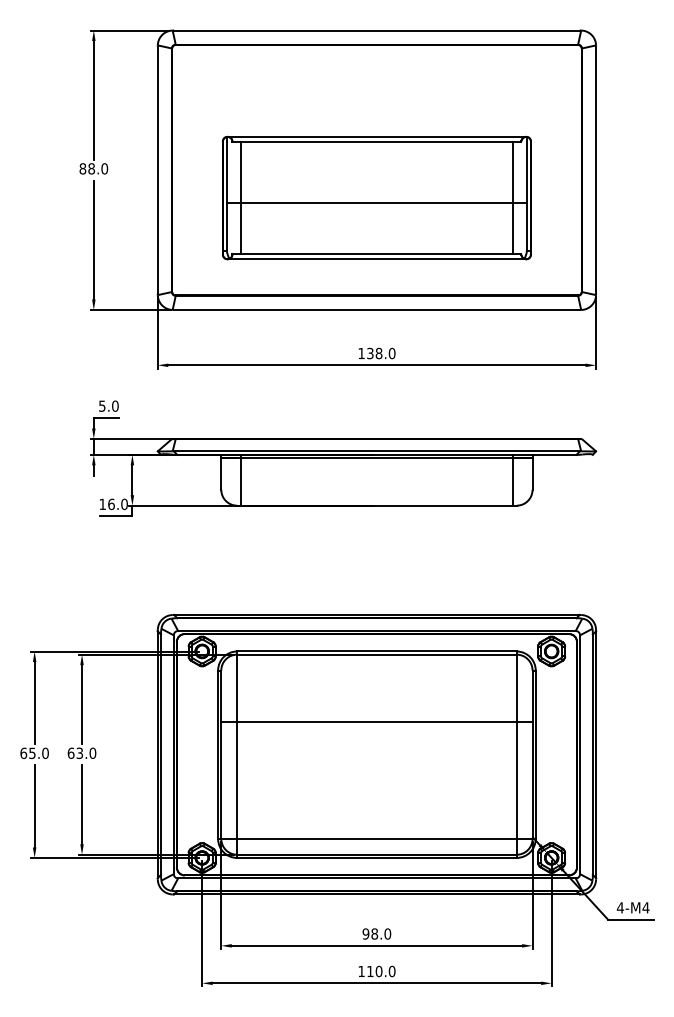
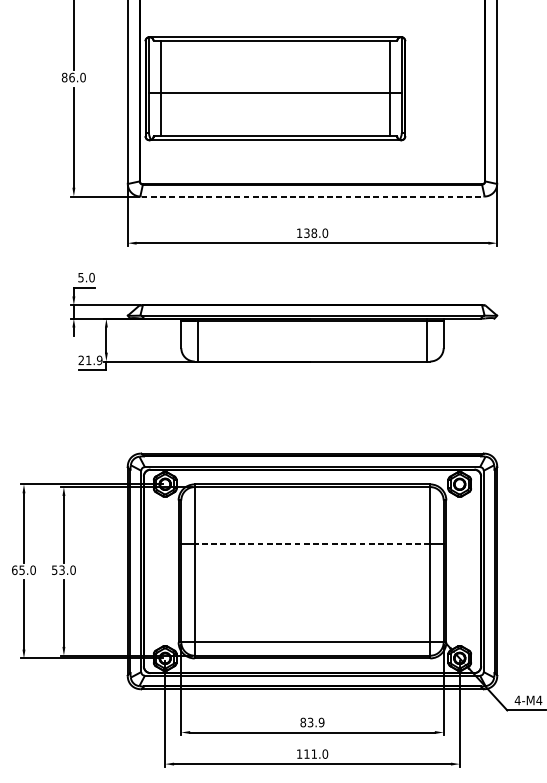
text: (91, 168) -> (71, 77), 88.0 -> 86.0
part: (376, 197) -> (275, 88), moved
line: (376, 310) -> (312, 196), solid -> dashed
text: (113, 504) -> (90, 360), 16.0 -> 21.9
line: (376, 722) -> (312, 544), solid -> dashed
text: (70, 752) -> (54, 569), 63.0 -> 53.0
text: (376, 933) -> (312, 722), 98.0 -> 83.9
text: (378, 971) -> (313, 754), 110.0 -> 111.0

